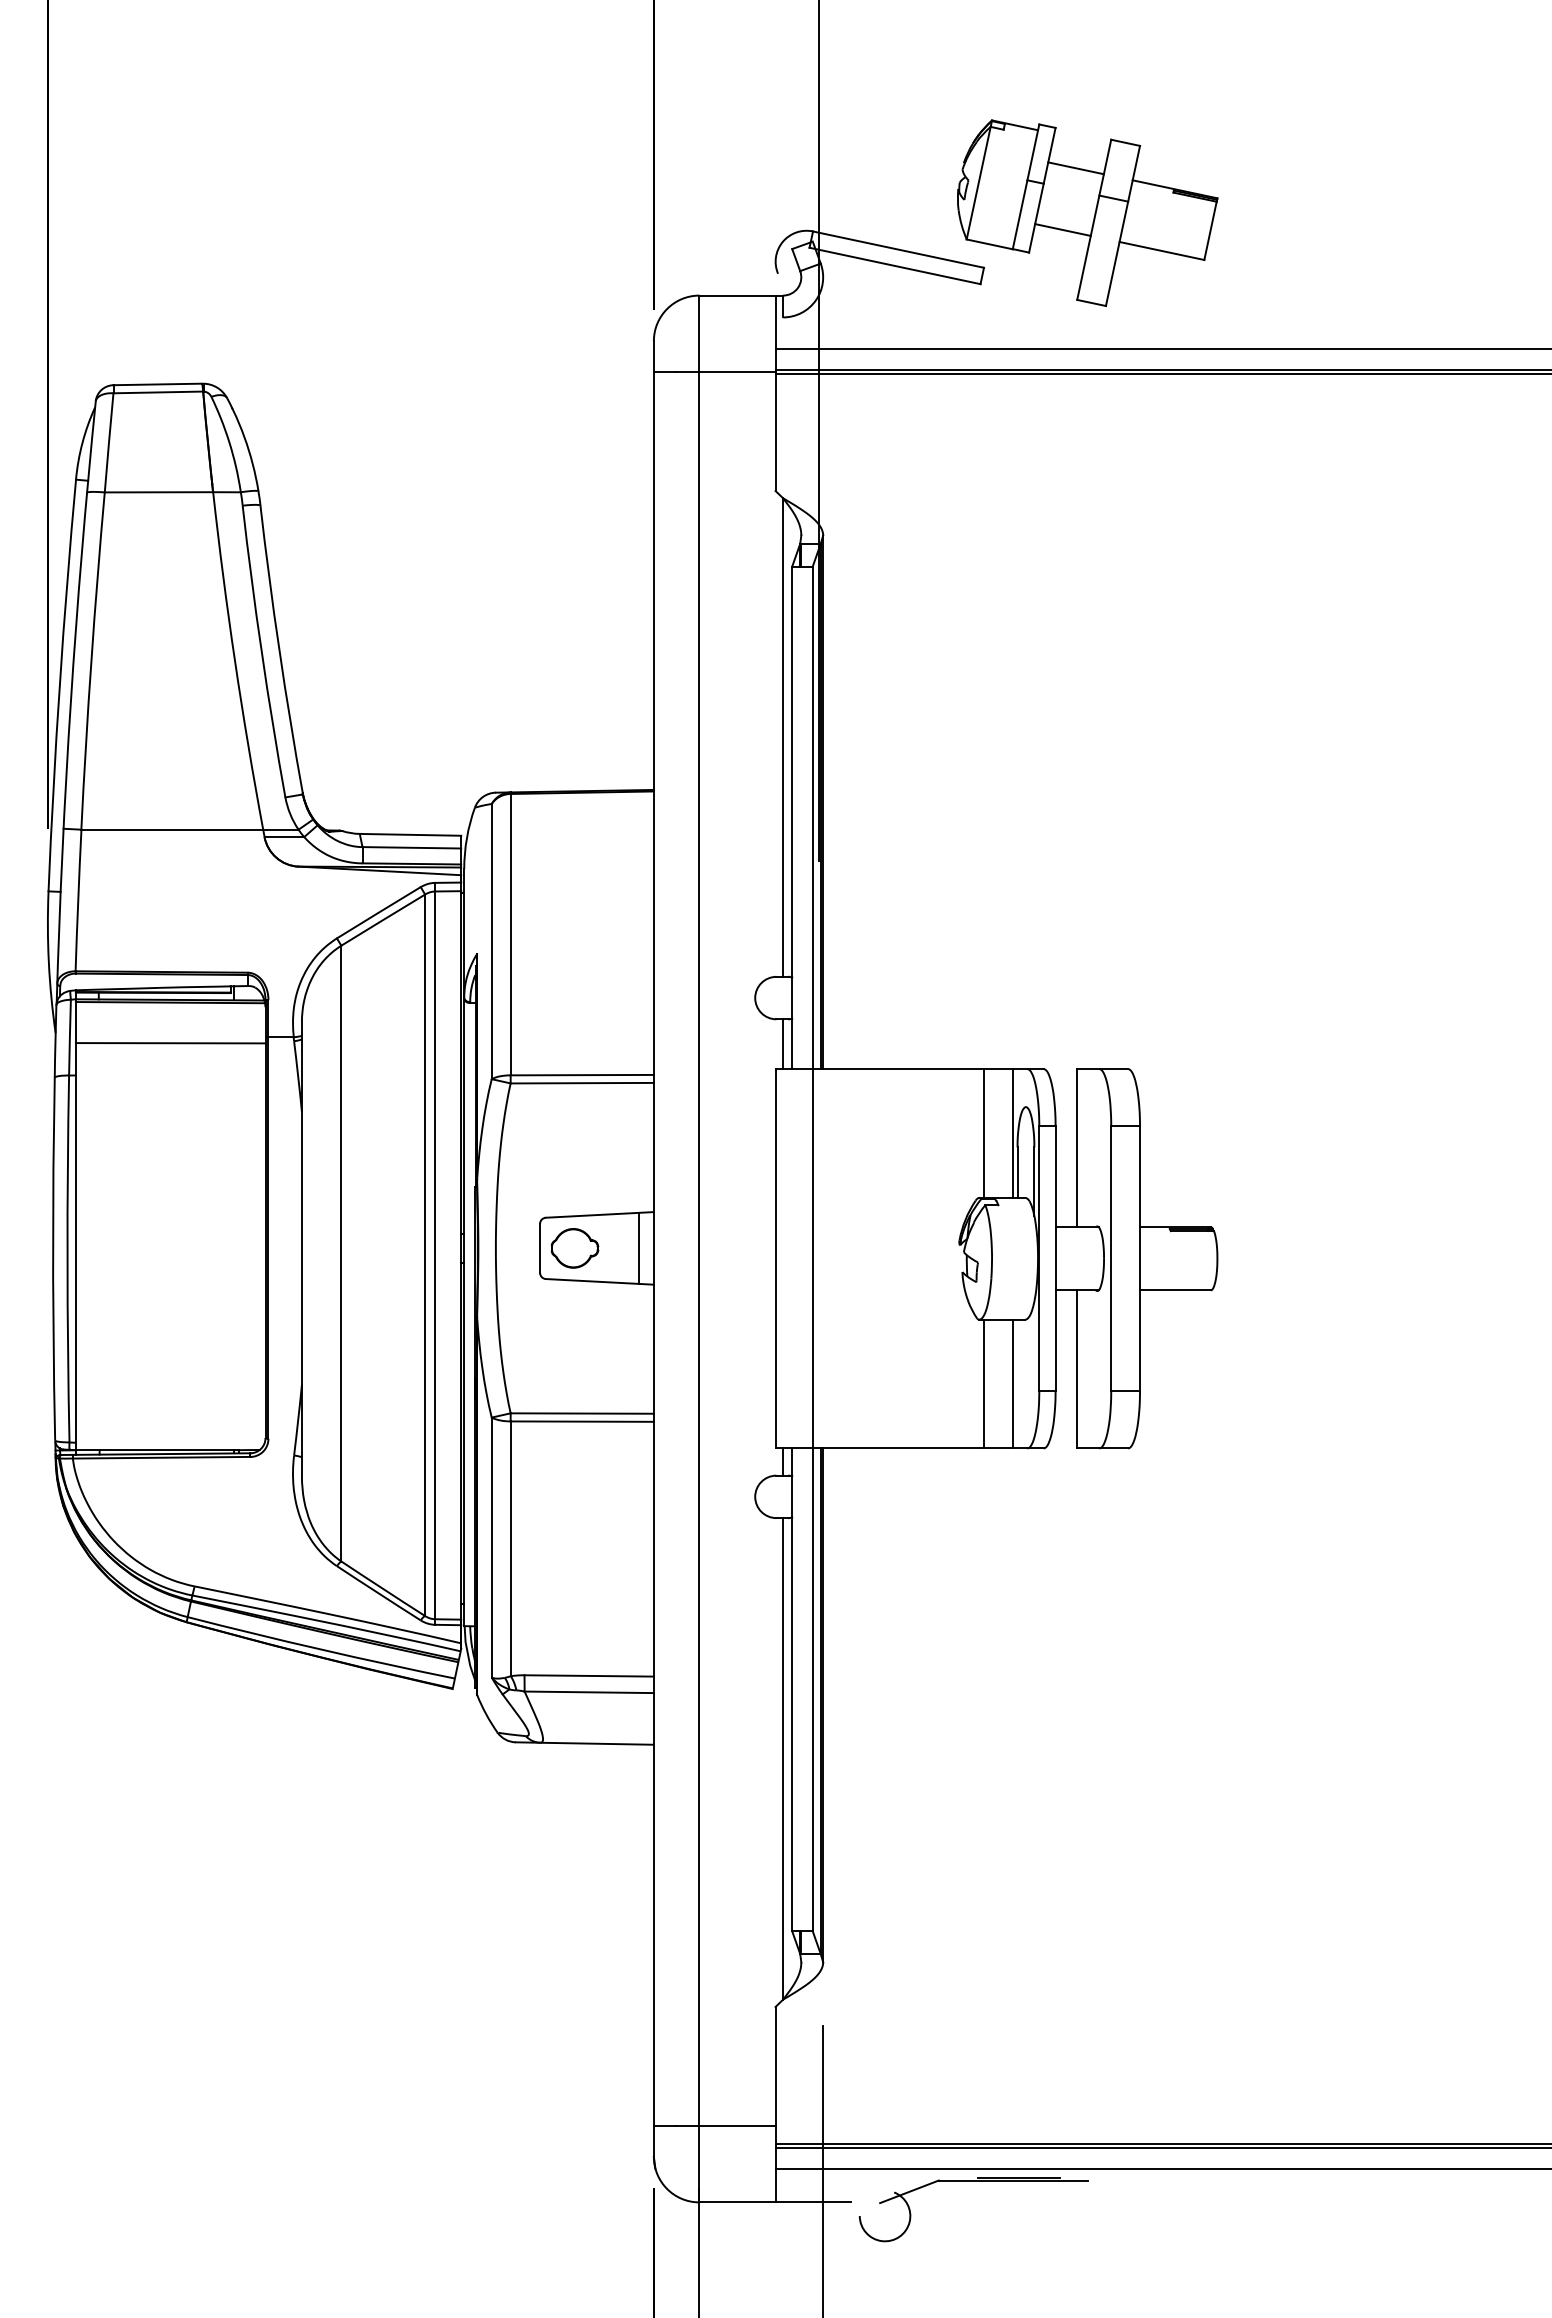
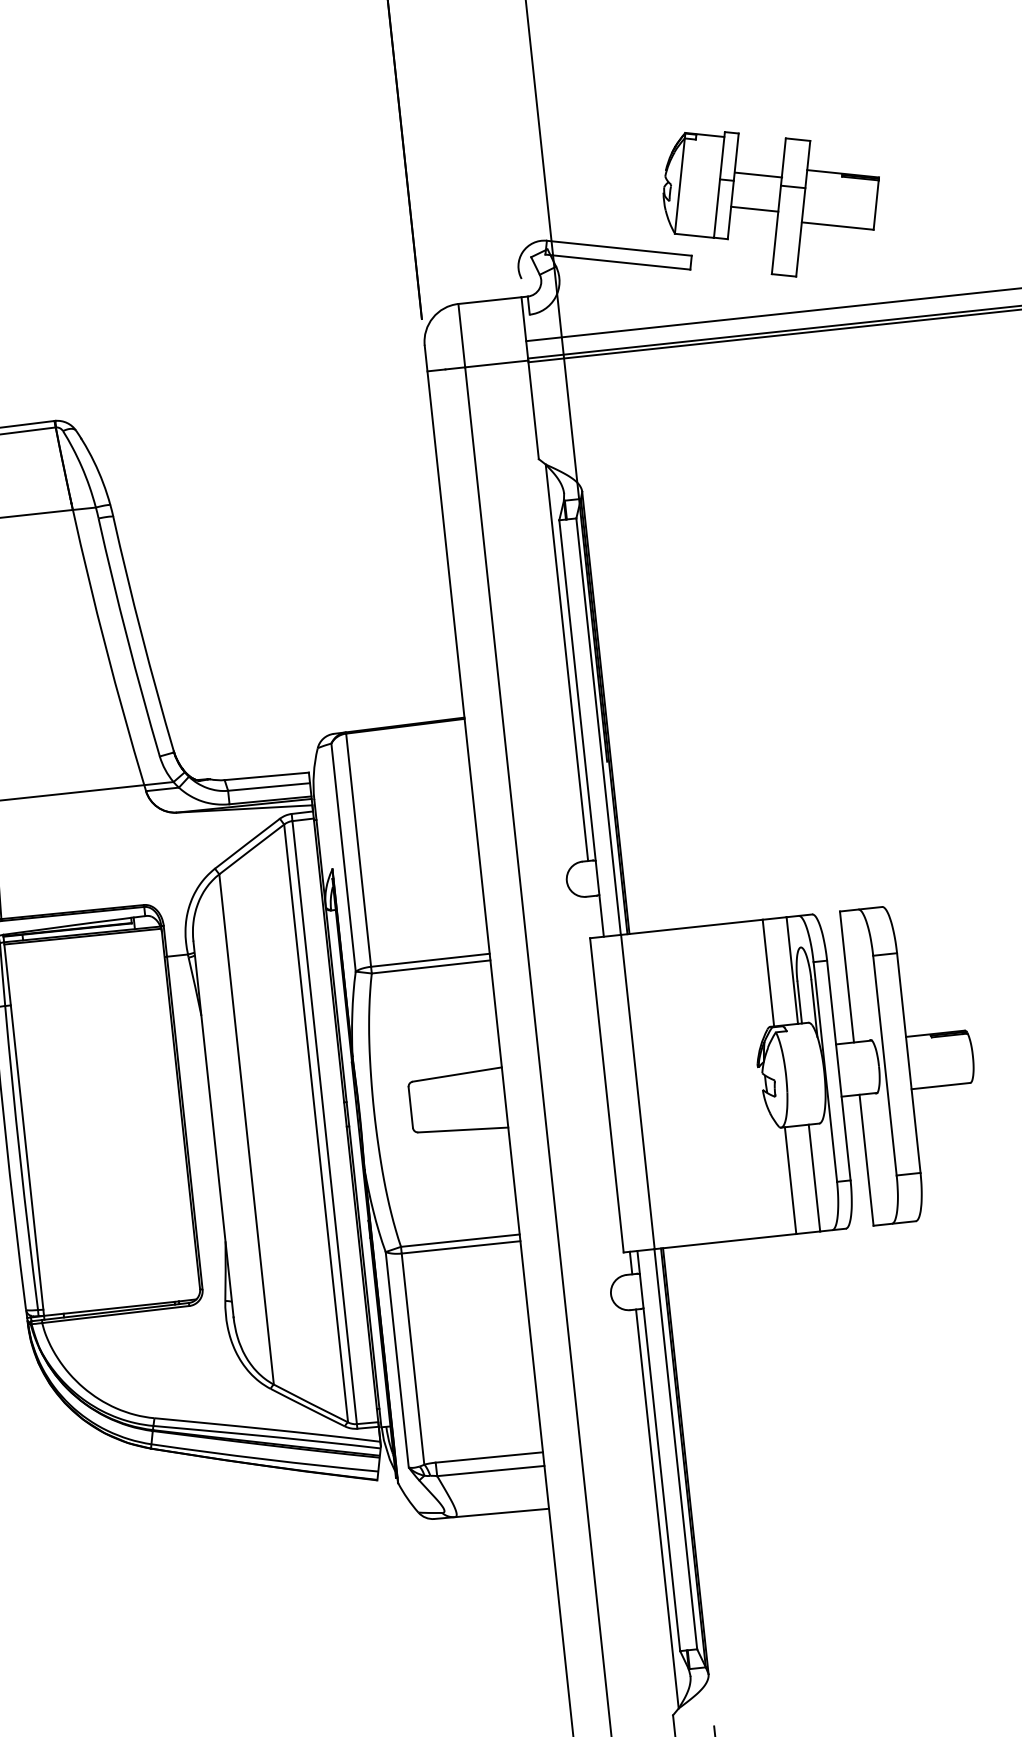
line: (1075, 168) -> (754, 209), moved
line: (1062, 229) -> (758, 174), moved
line: (170, 1043) -> (86, 970), removed
line: (783, 1044) -> (594, 917), removed
line: (638, 1247) -> (492, 1098), removed
part: (574, 1248) -> (439, 1104), removed

